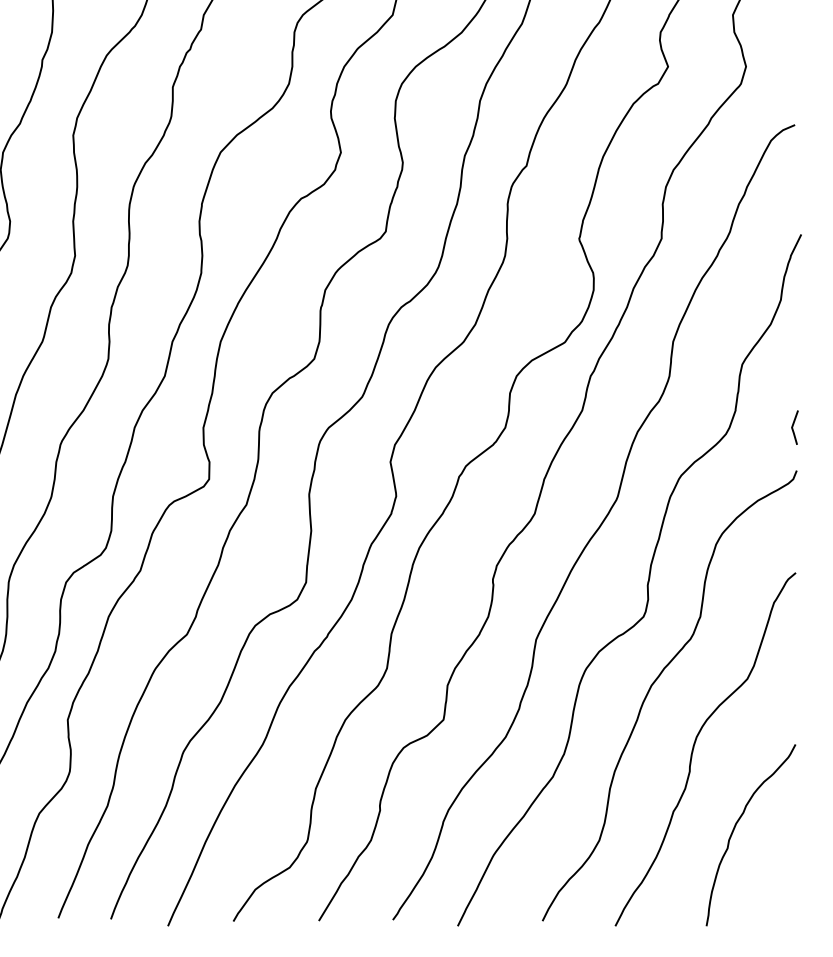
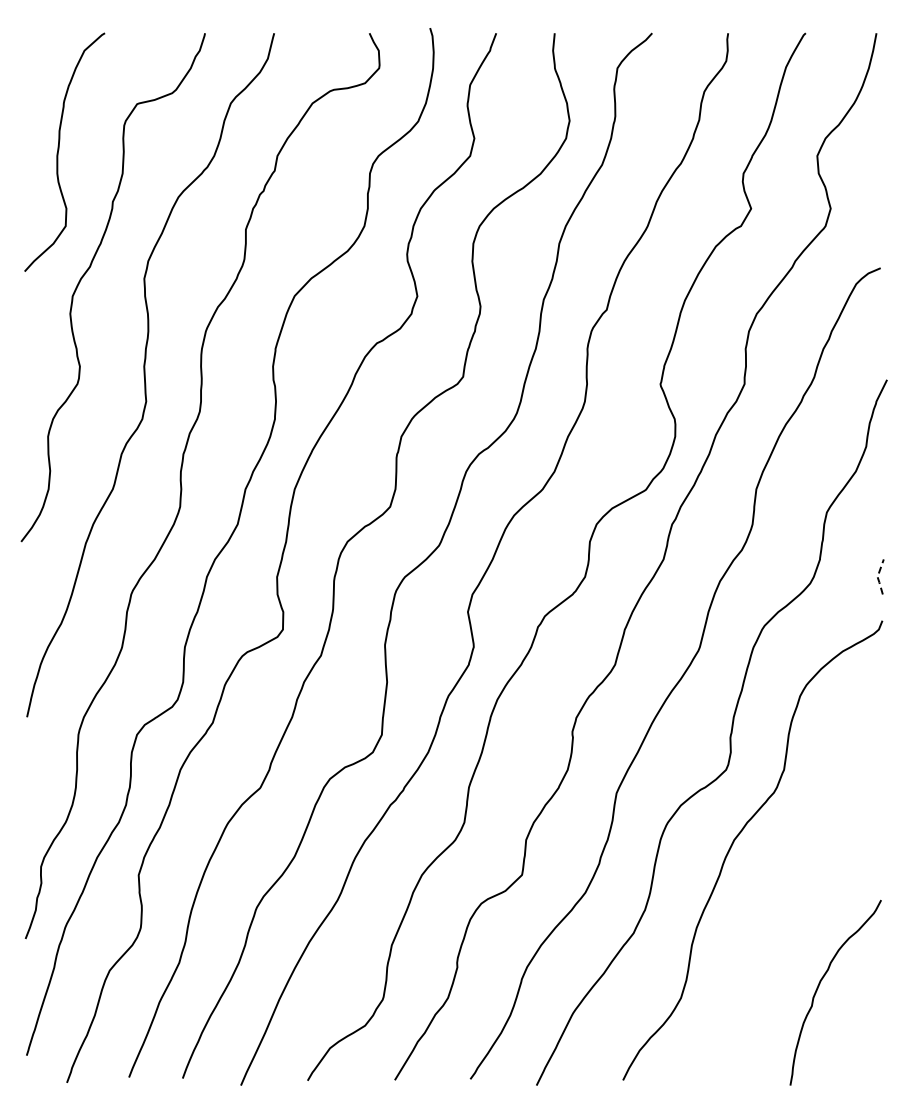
line: (791, 427) -> (877, 576), solid -> dashed
curve: (694, 746) -> (778, 902), removed

